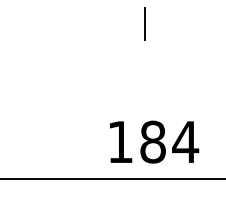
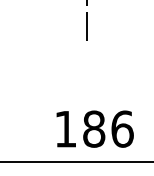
text: (185, 141) -> (122, 128), 184 -> 186

